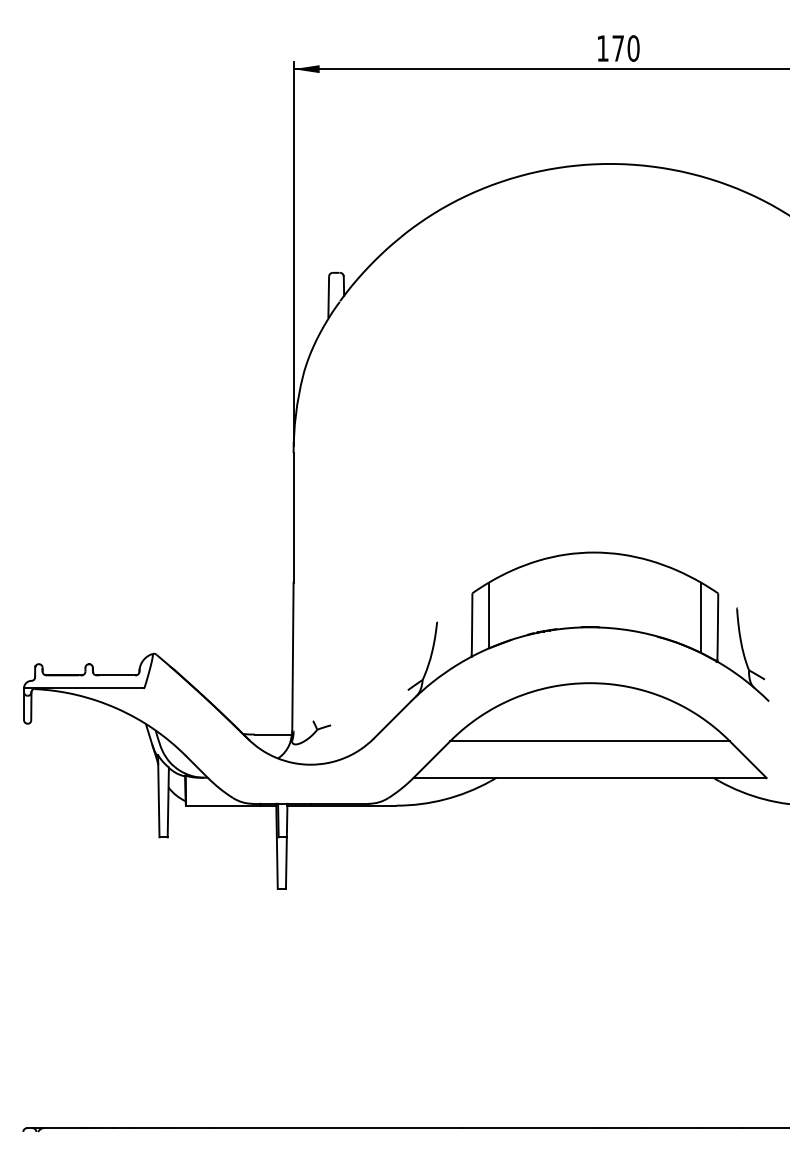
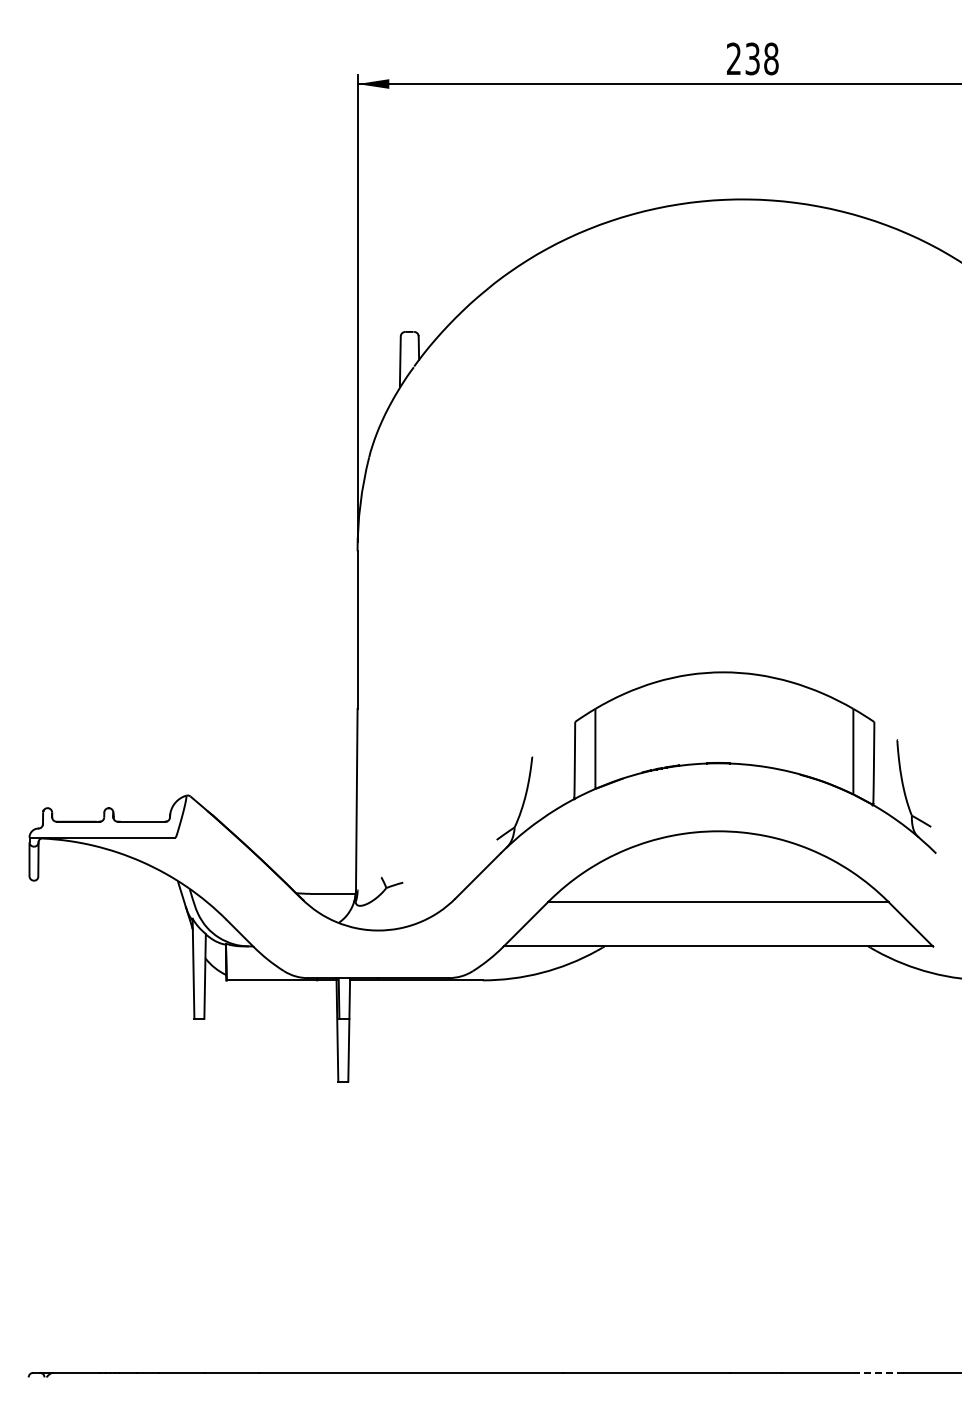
text: (618, 48) -> (752, 58), 170 -> 238
line: (721, 1127) -> (878, 1372), solid -> dashed

